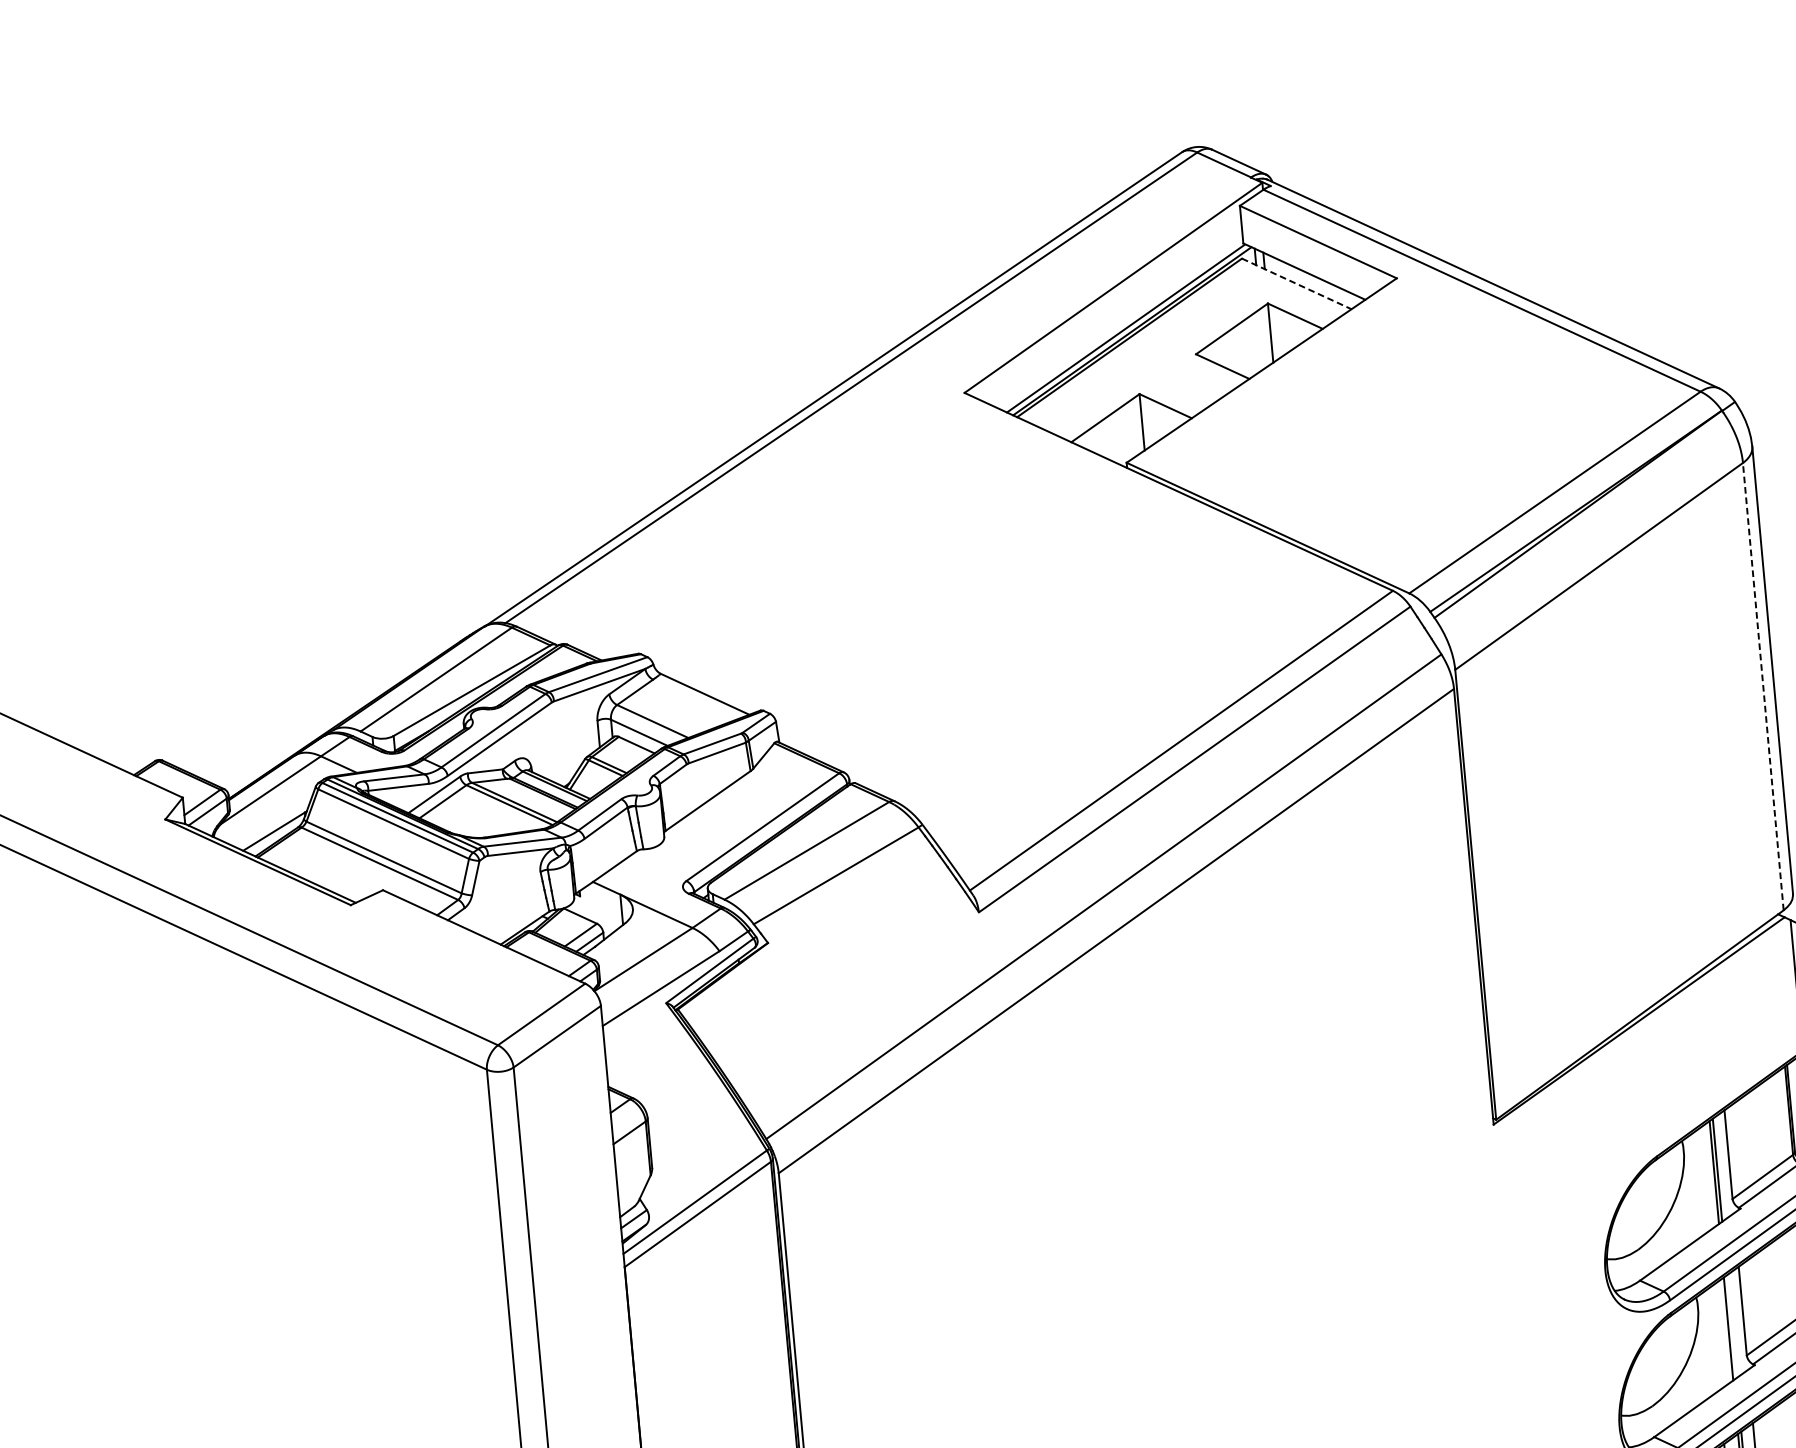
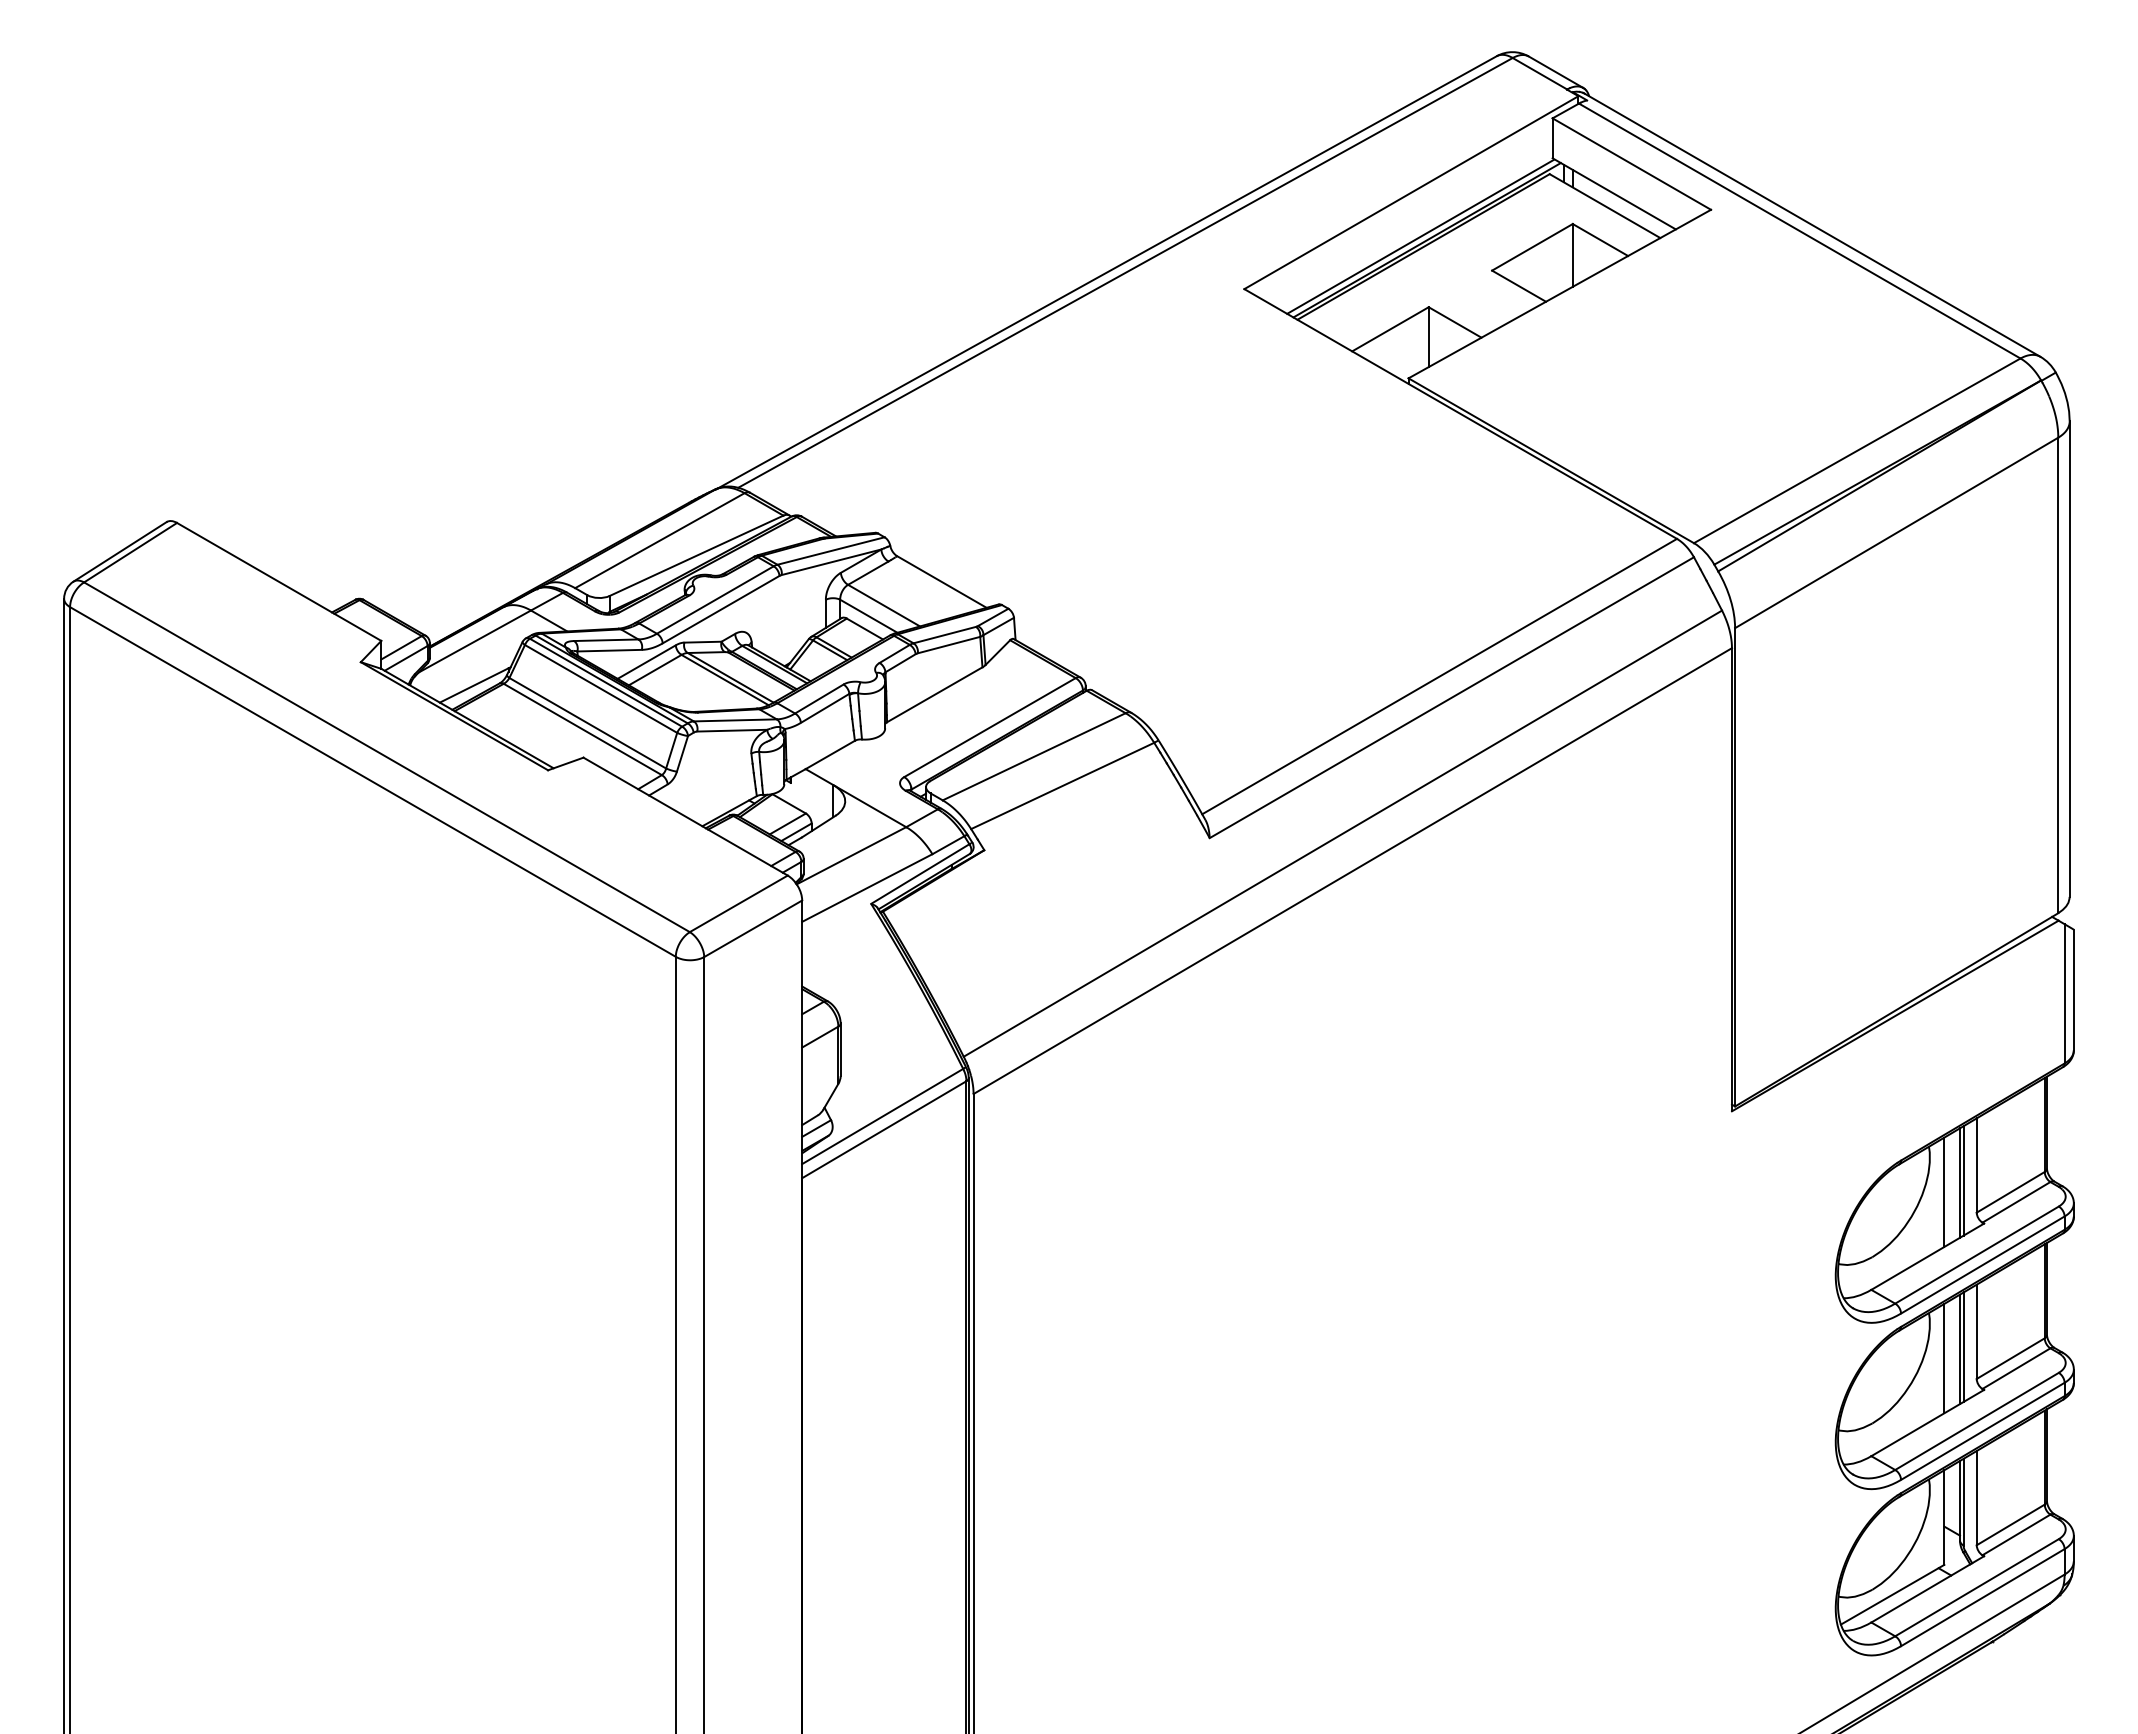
line: (1297, 284) -> (1605, 206), dashed -> solid
line: (1763, 686) -> (2058, 675), dashed -> solid
line: (1700, 1181) -> (1944, 1191), added
line: (1731, 1326) -> (1963, 1347), added
line: (1714, 1338) -> (1944, 1358), added

